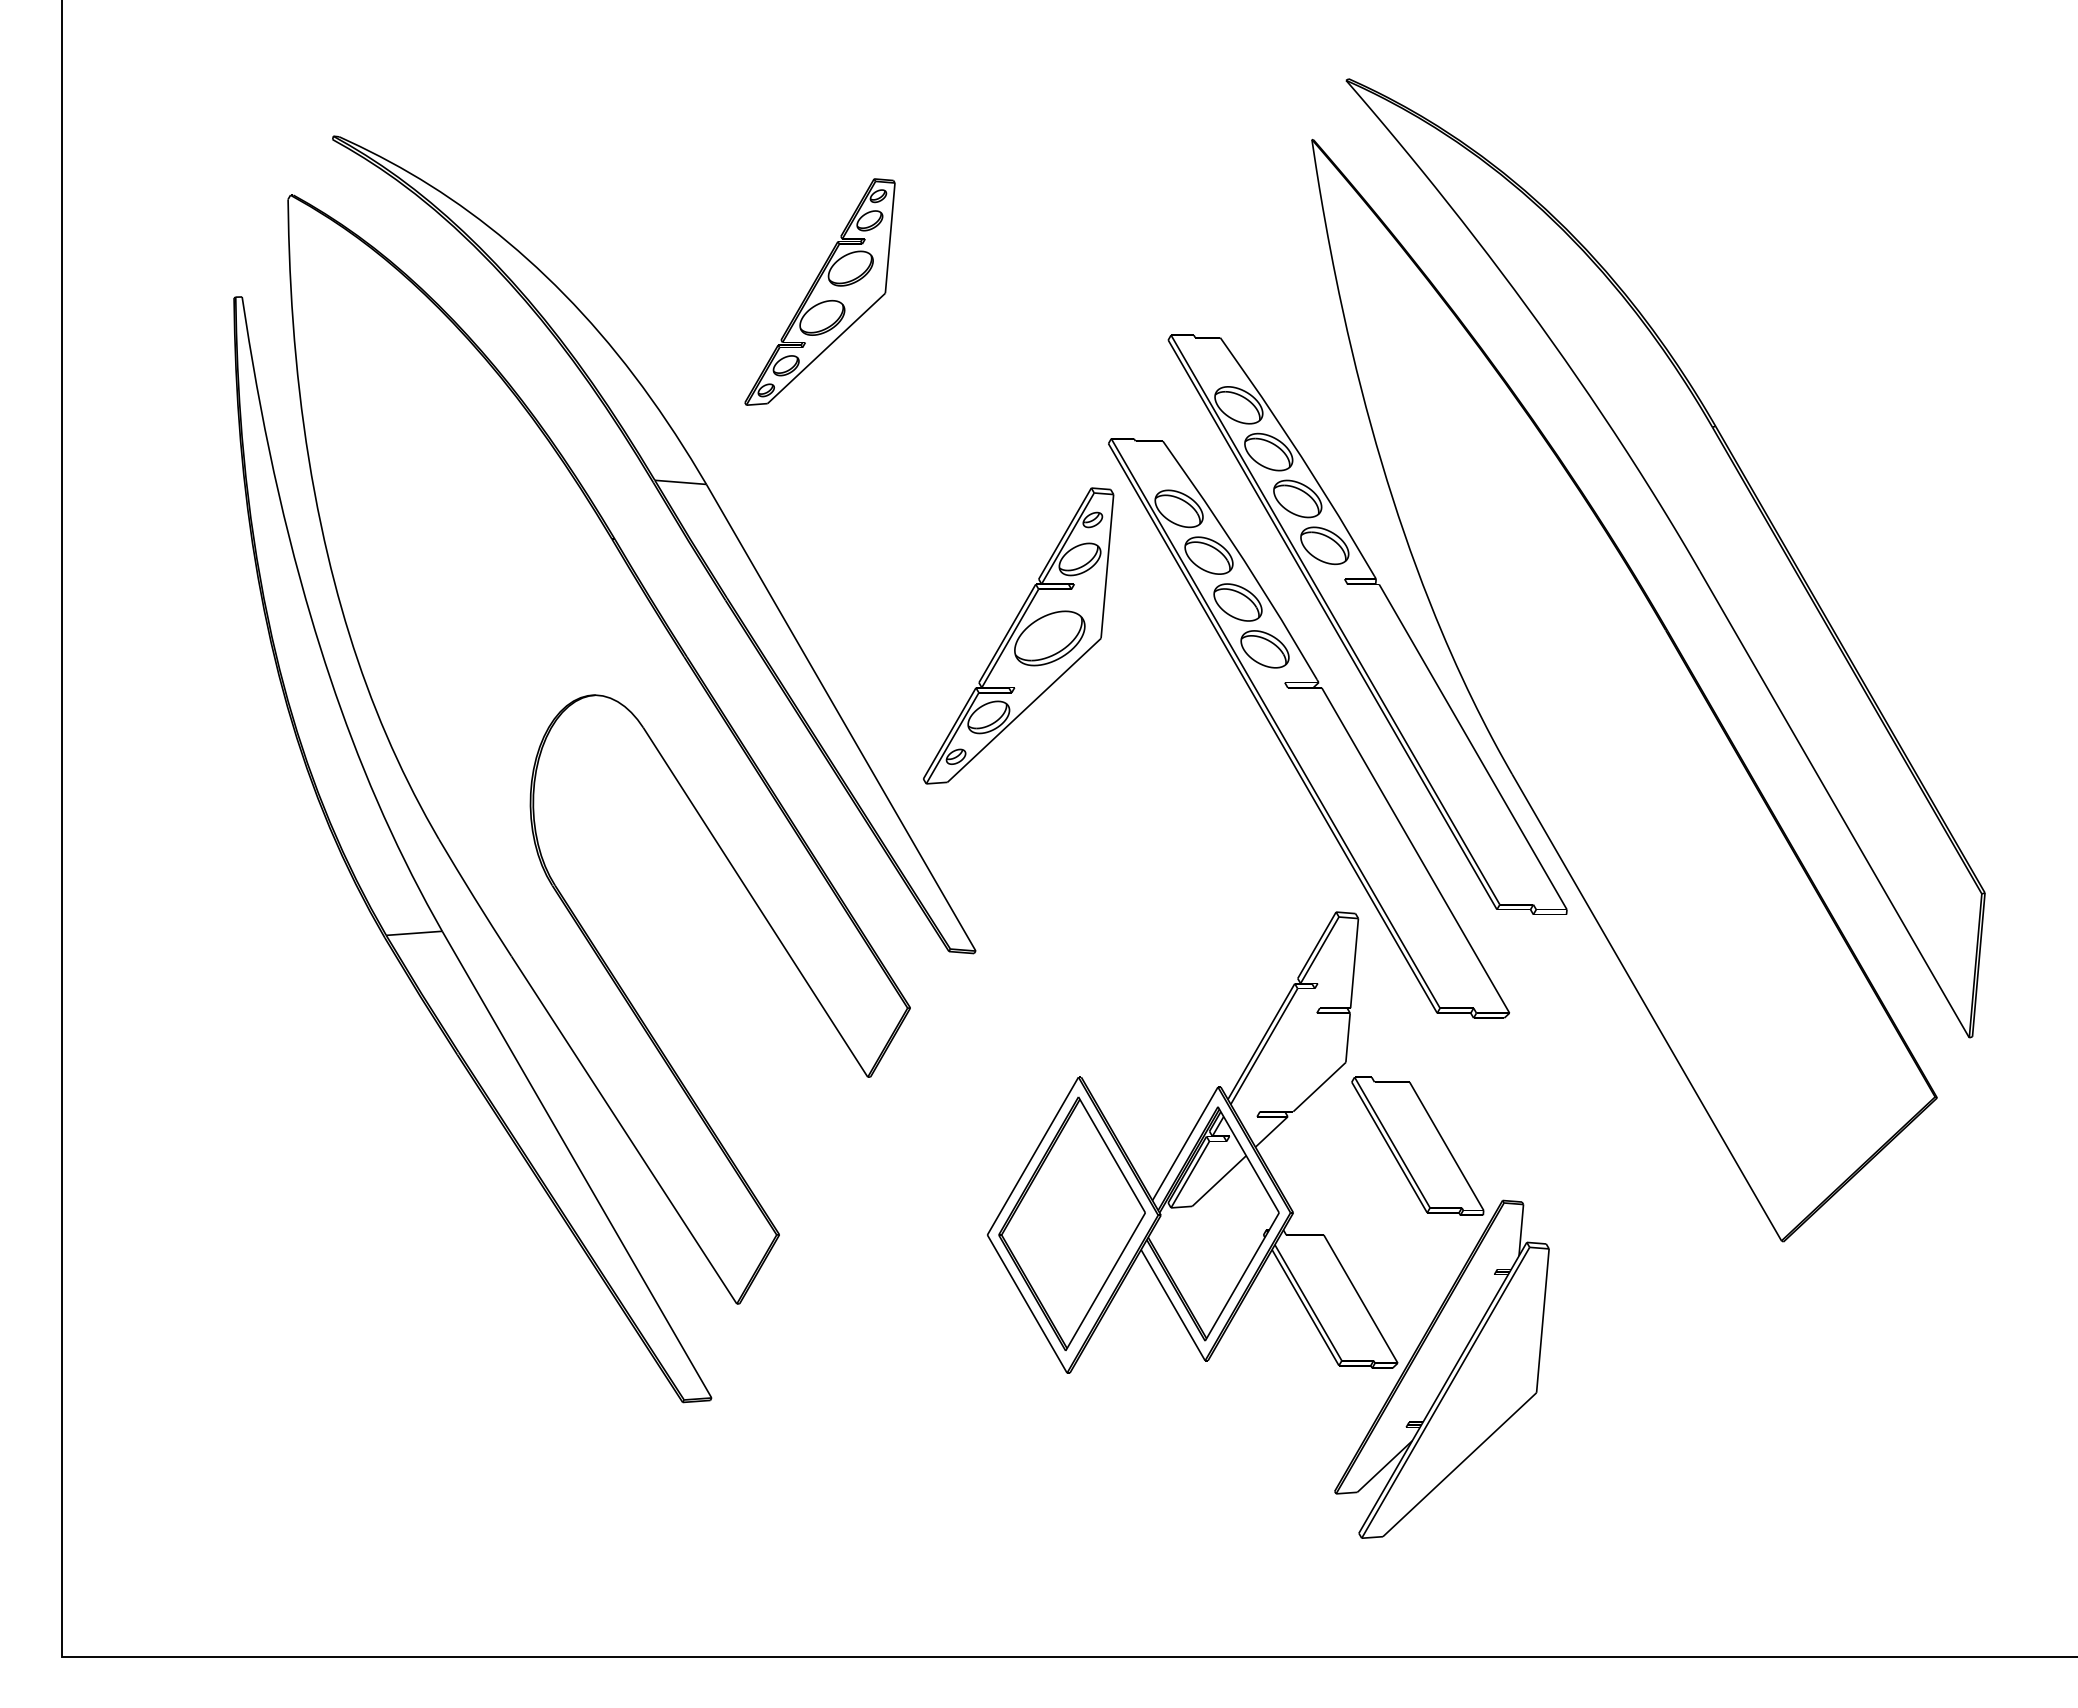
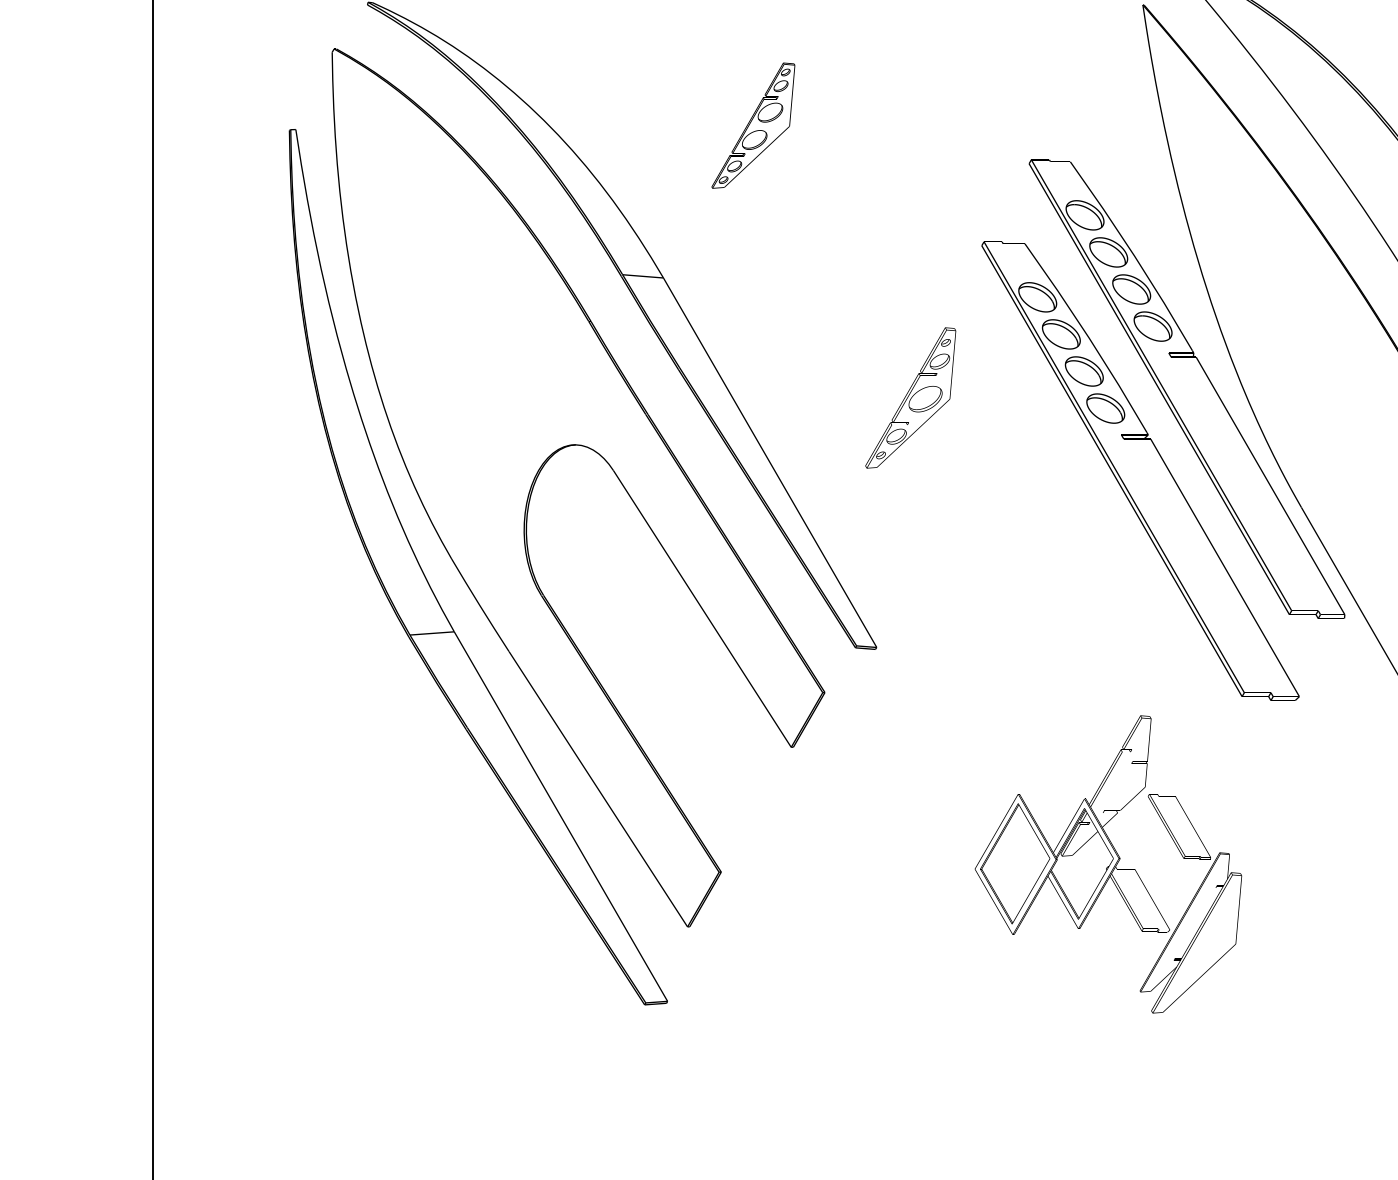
part: (819, 291) -> (752, 125), size x0.7
part: (1018, 635) -> (910, 397), size x0.6
part: (1268, 1224) -> (1108, 863), size x0.6

